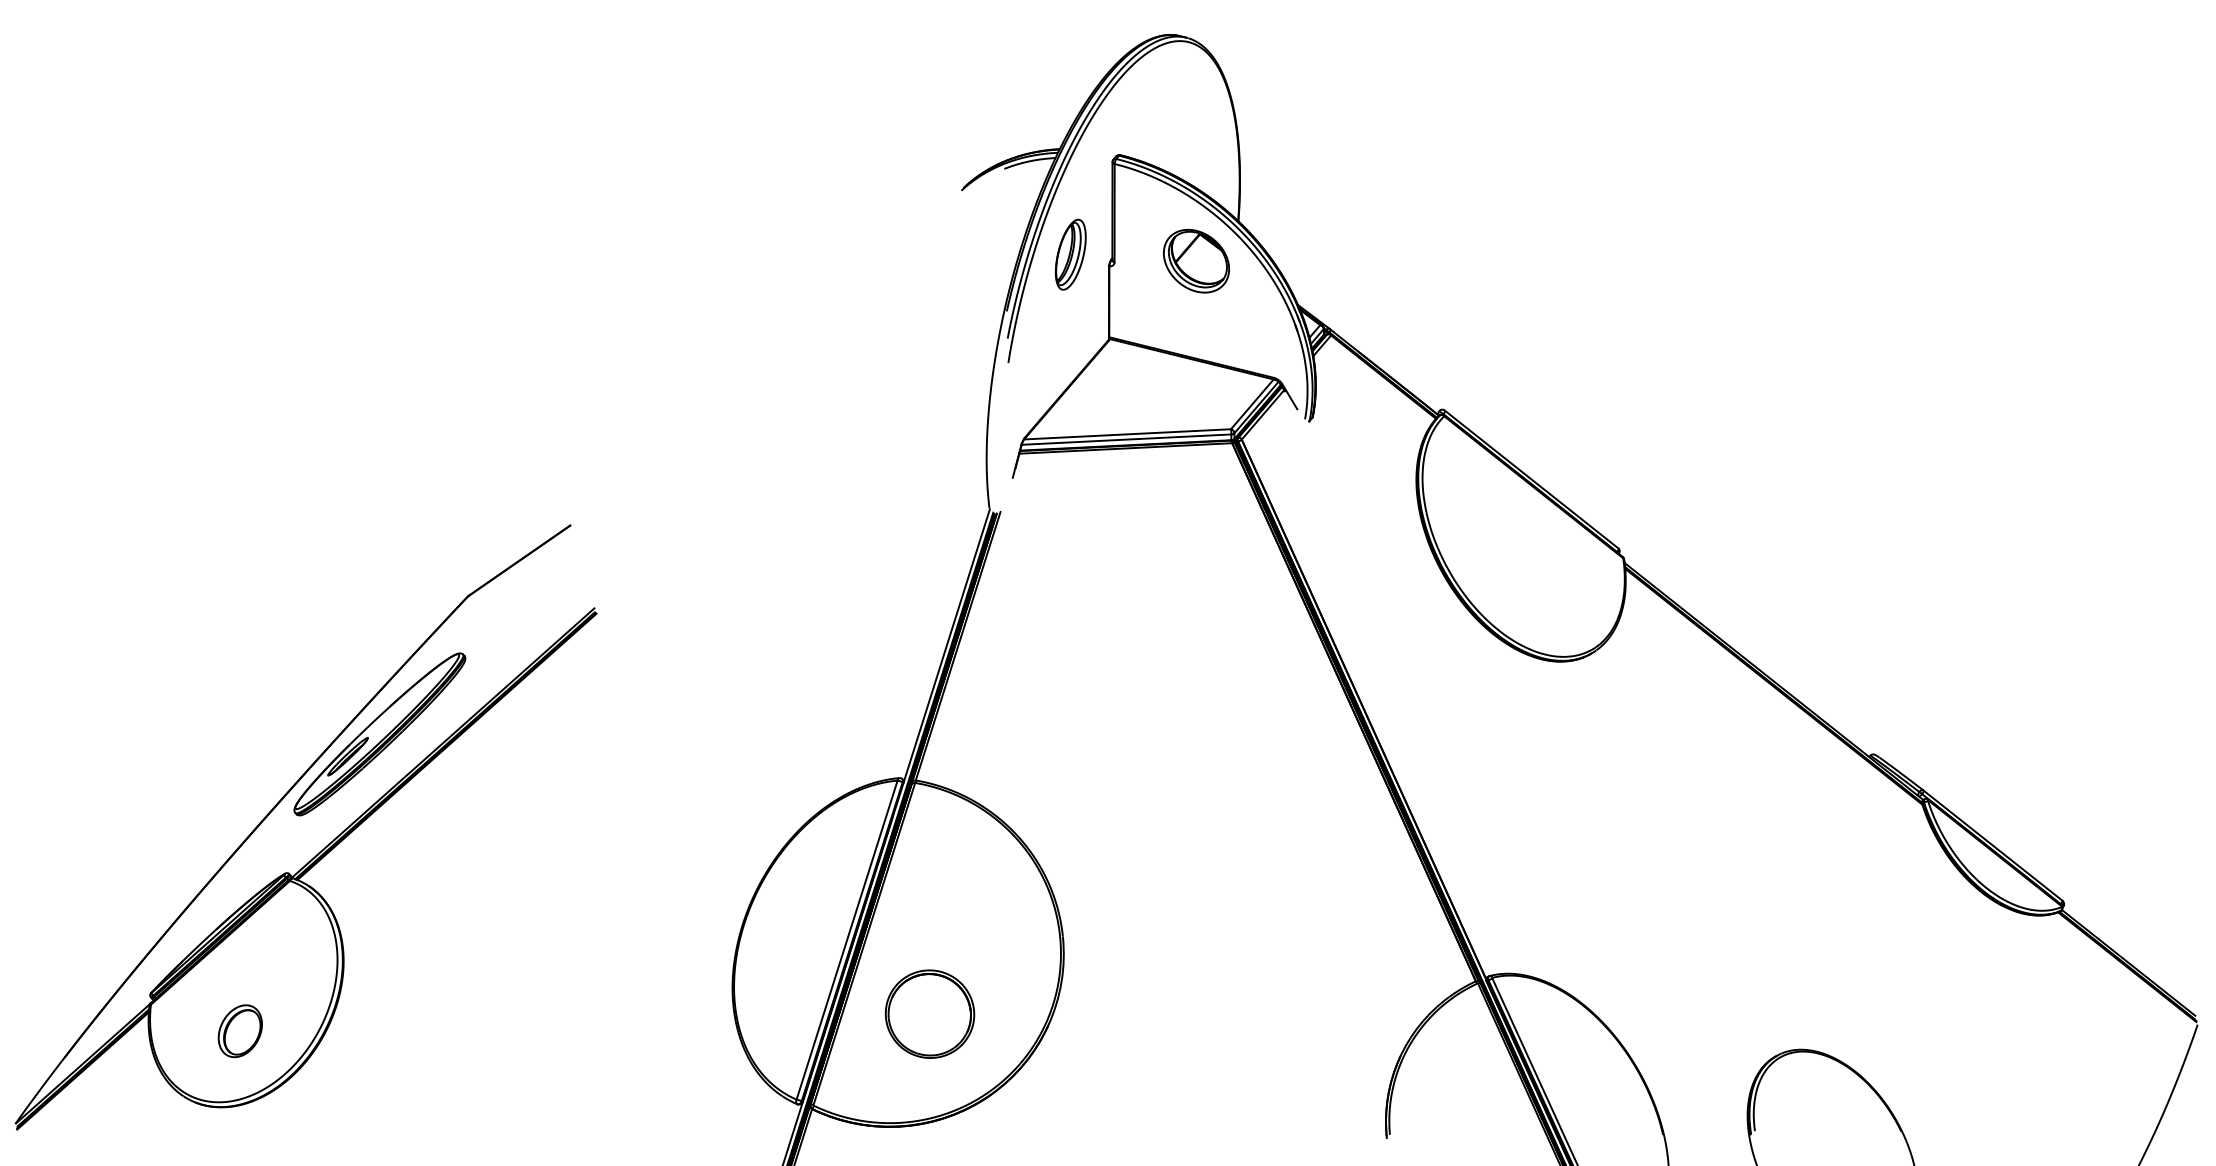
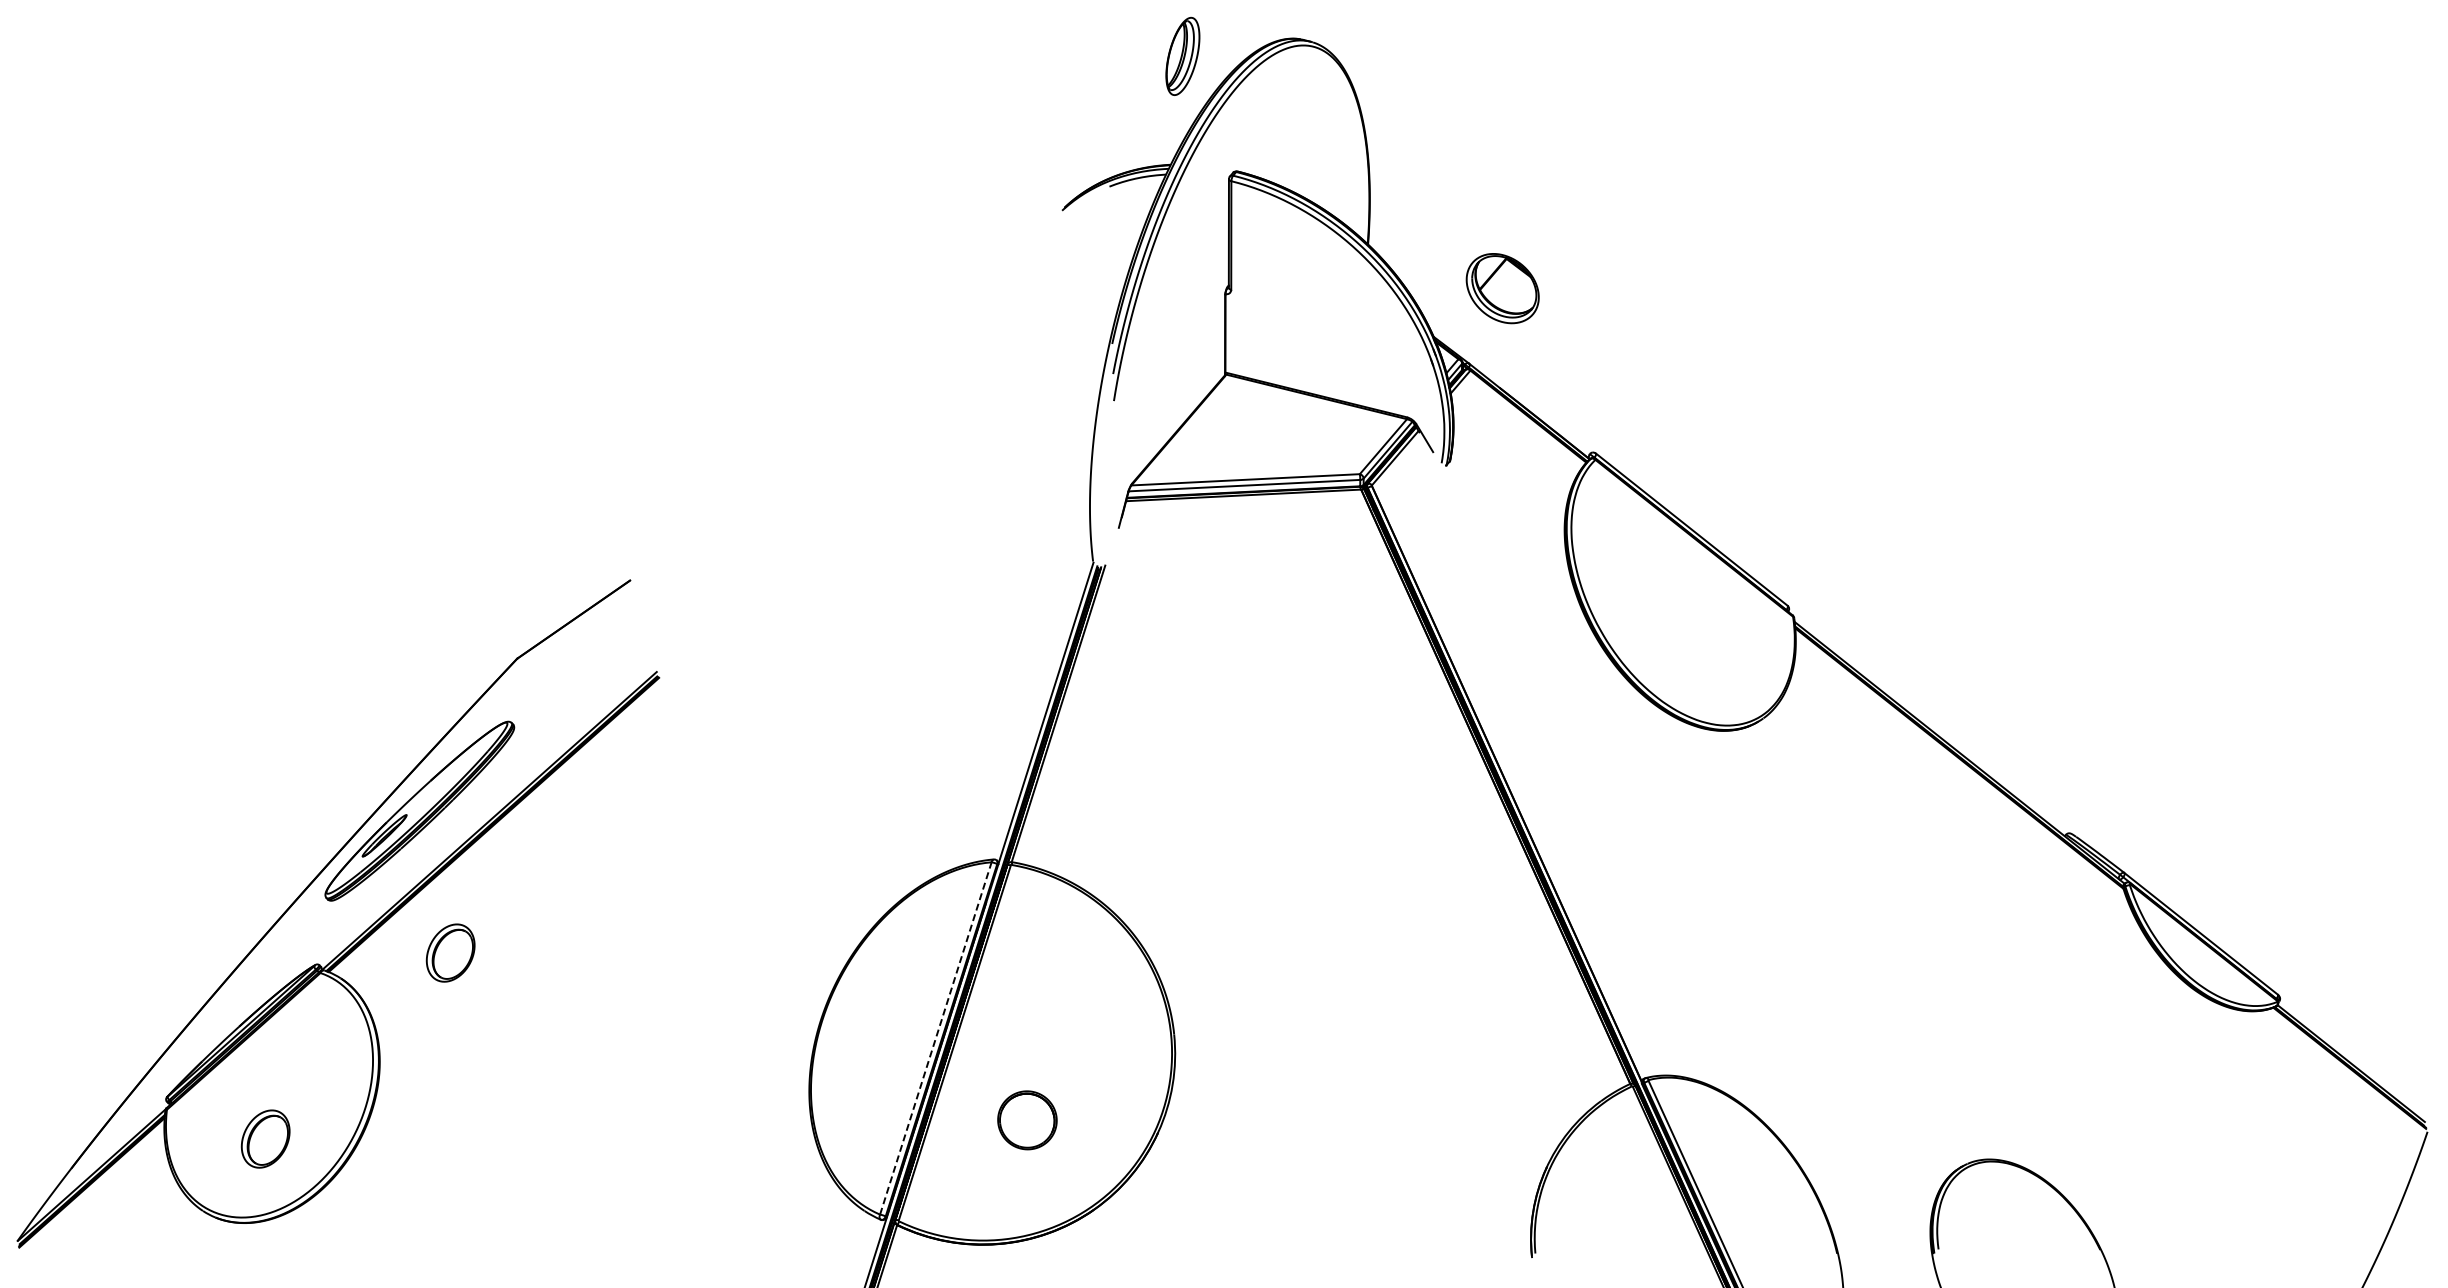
part: (1070, 253) -> (1182, 55), moved
part: (1196, 261) -> (1502, 288), moved
part: (407, 862) -> (450, 952), added
line: (846, 940) -> (935, 1038), solid -> dashed
part: (930, 1014) -> (1027, 1120), size x0.6

